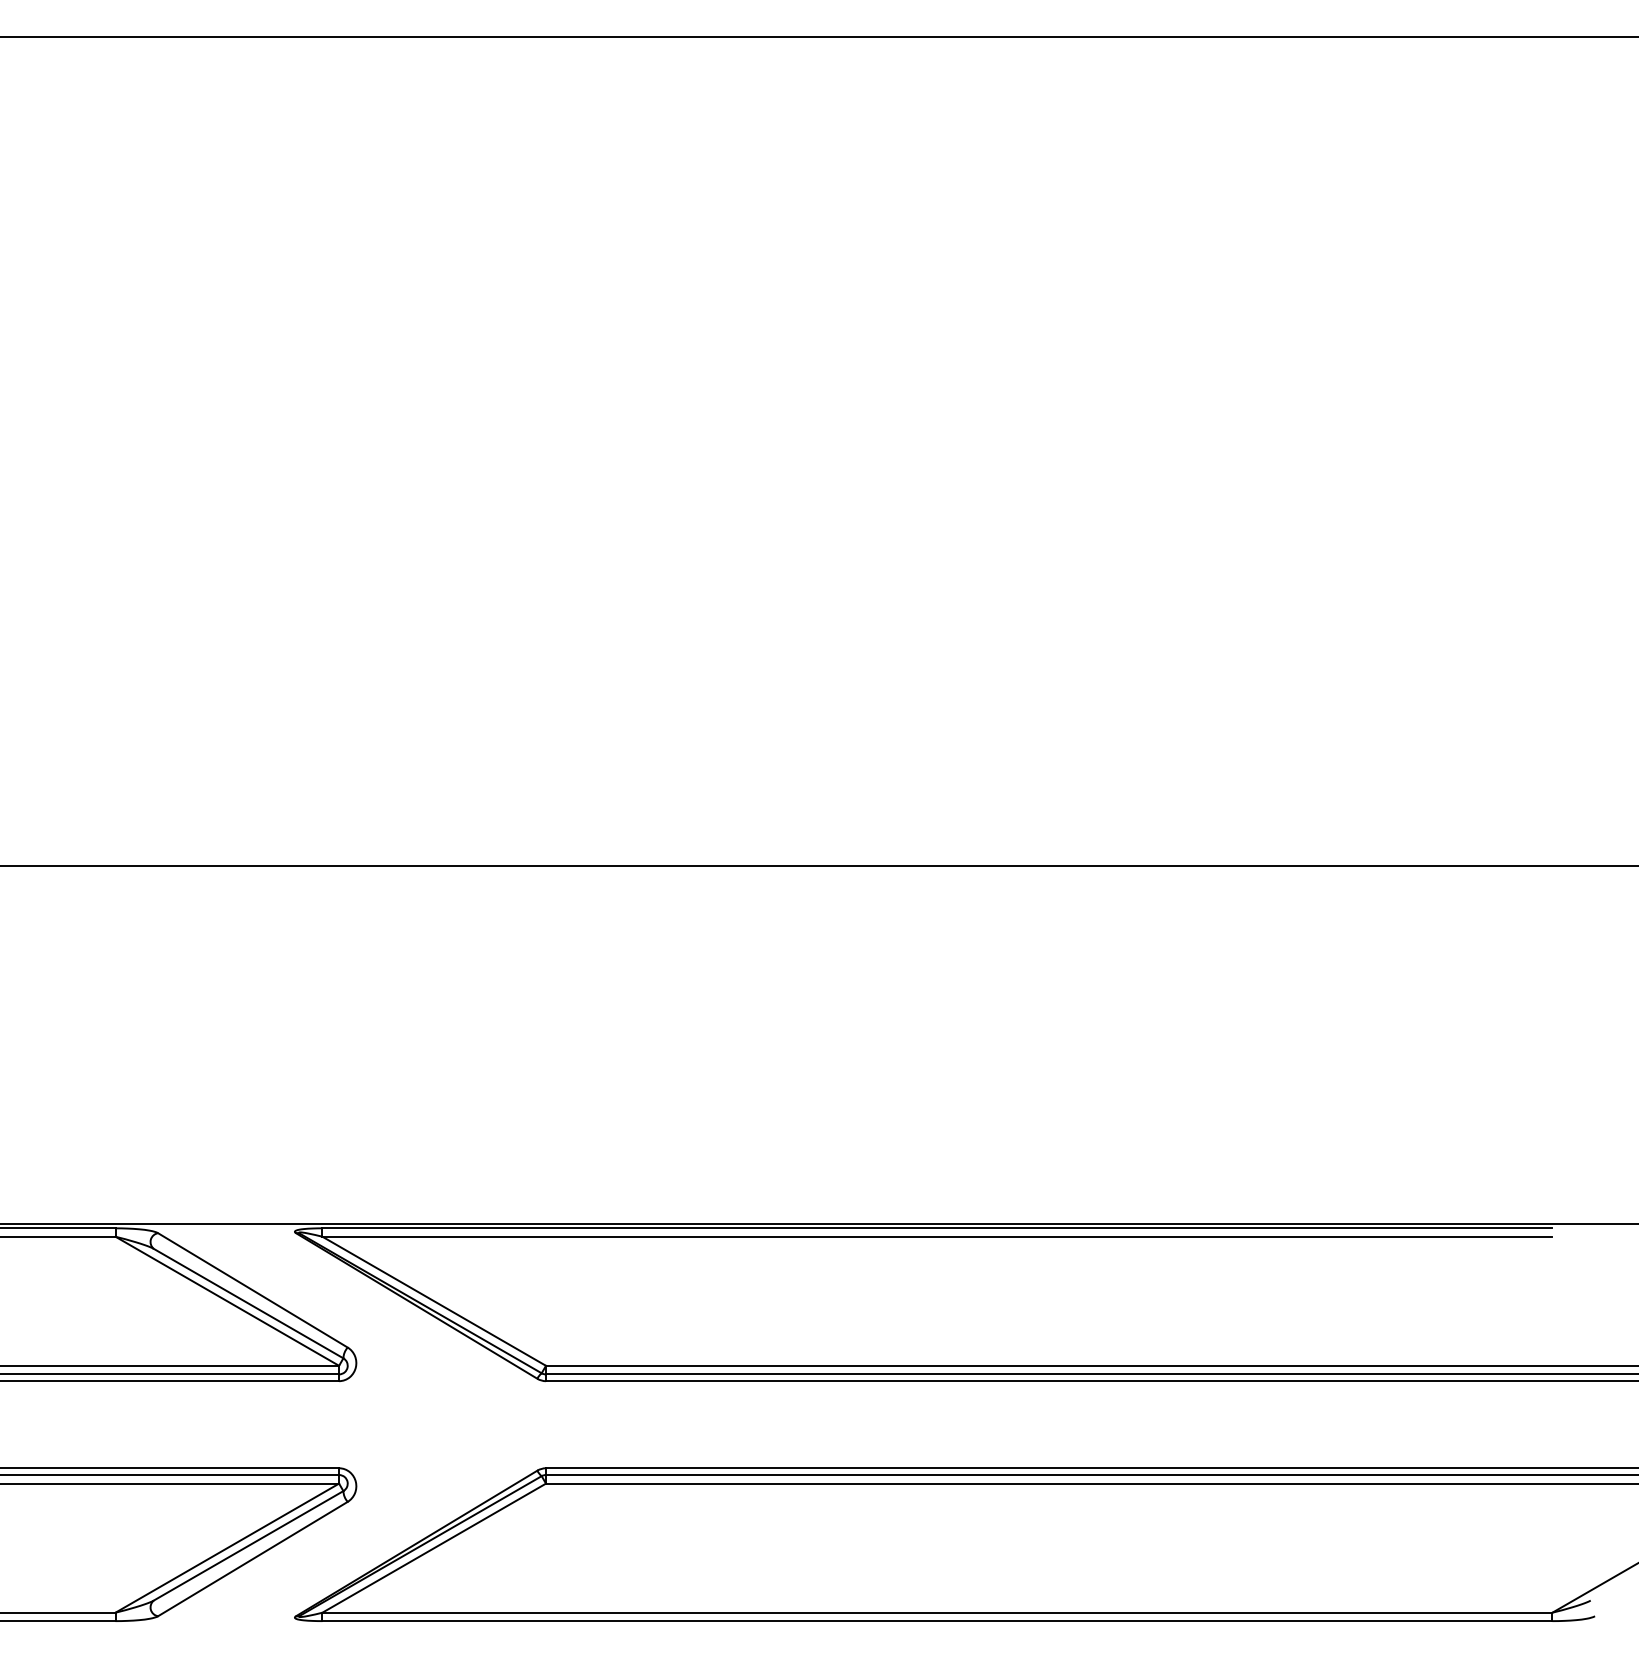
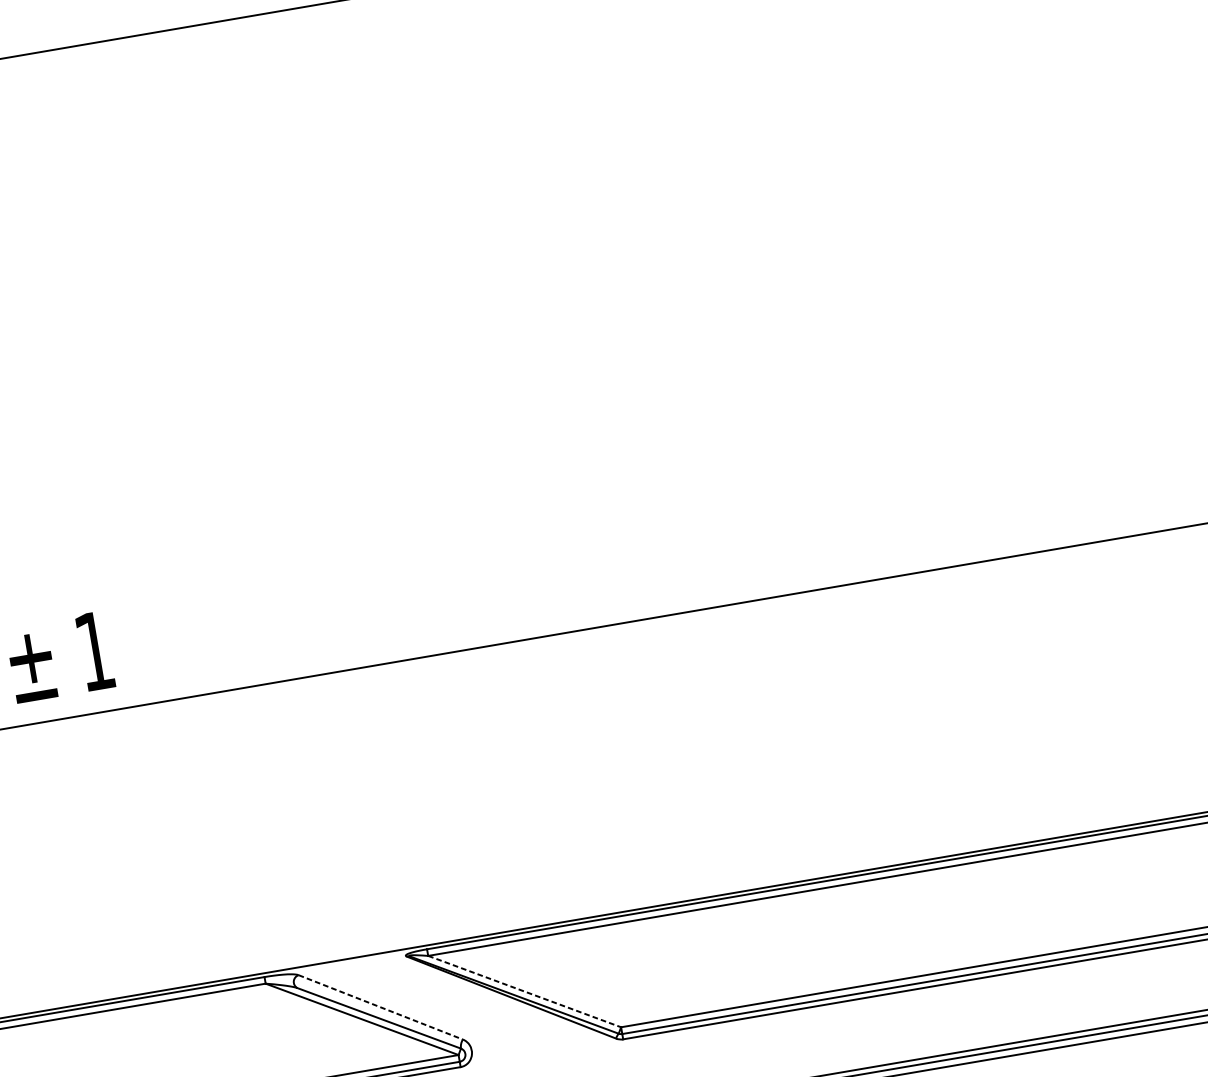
line: (252, 1290) -> (380, 1007), solid -> dashed
line: (434, 1301) -> (524, 991), solid -> dashed

